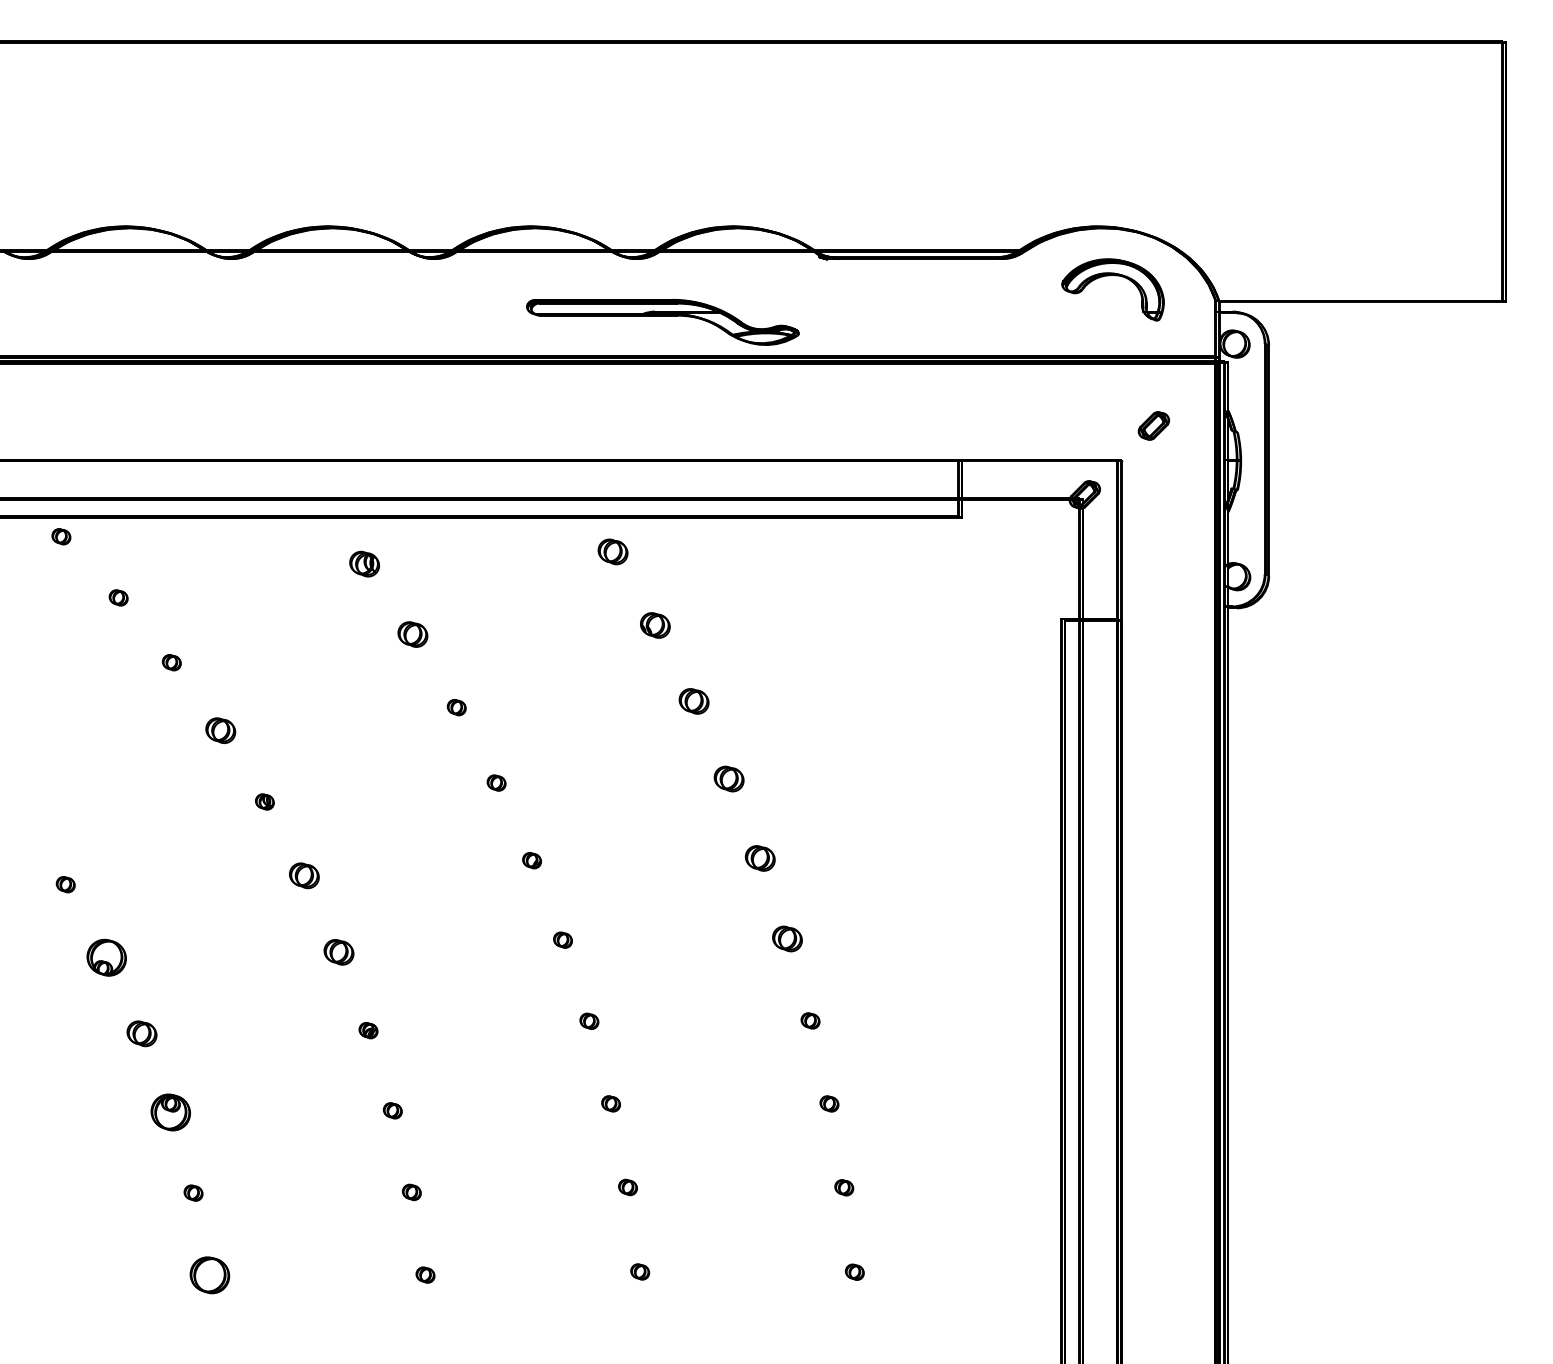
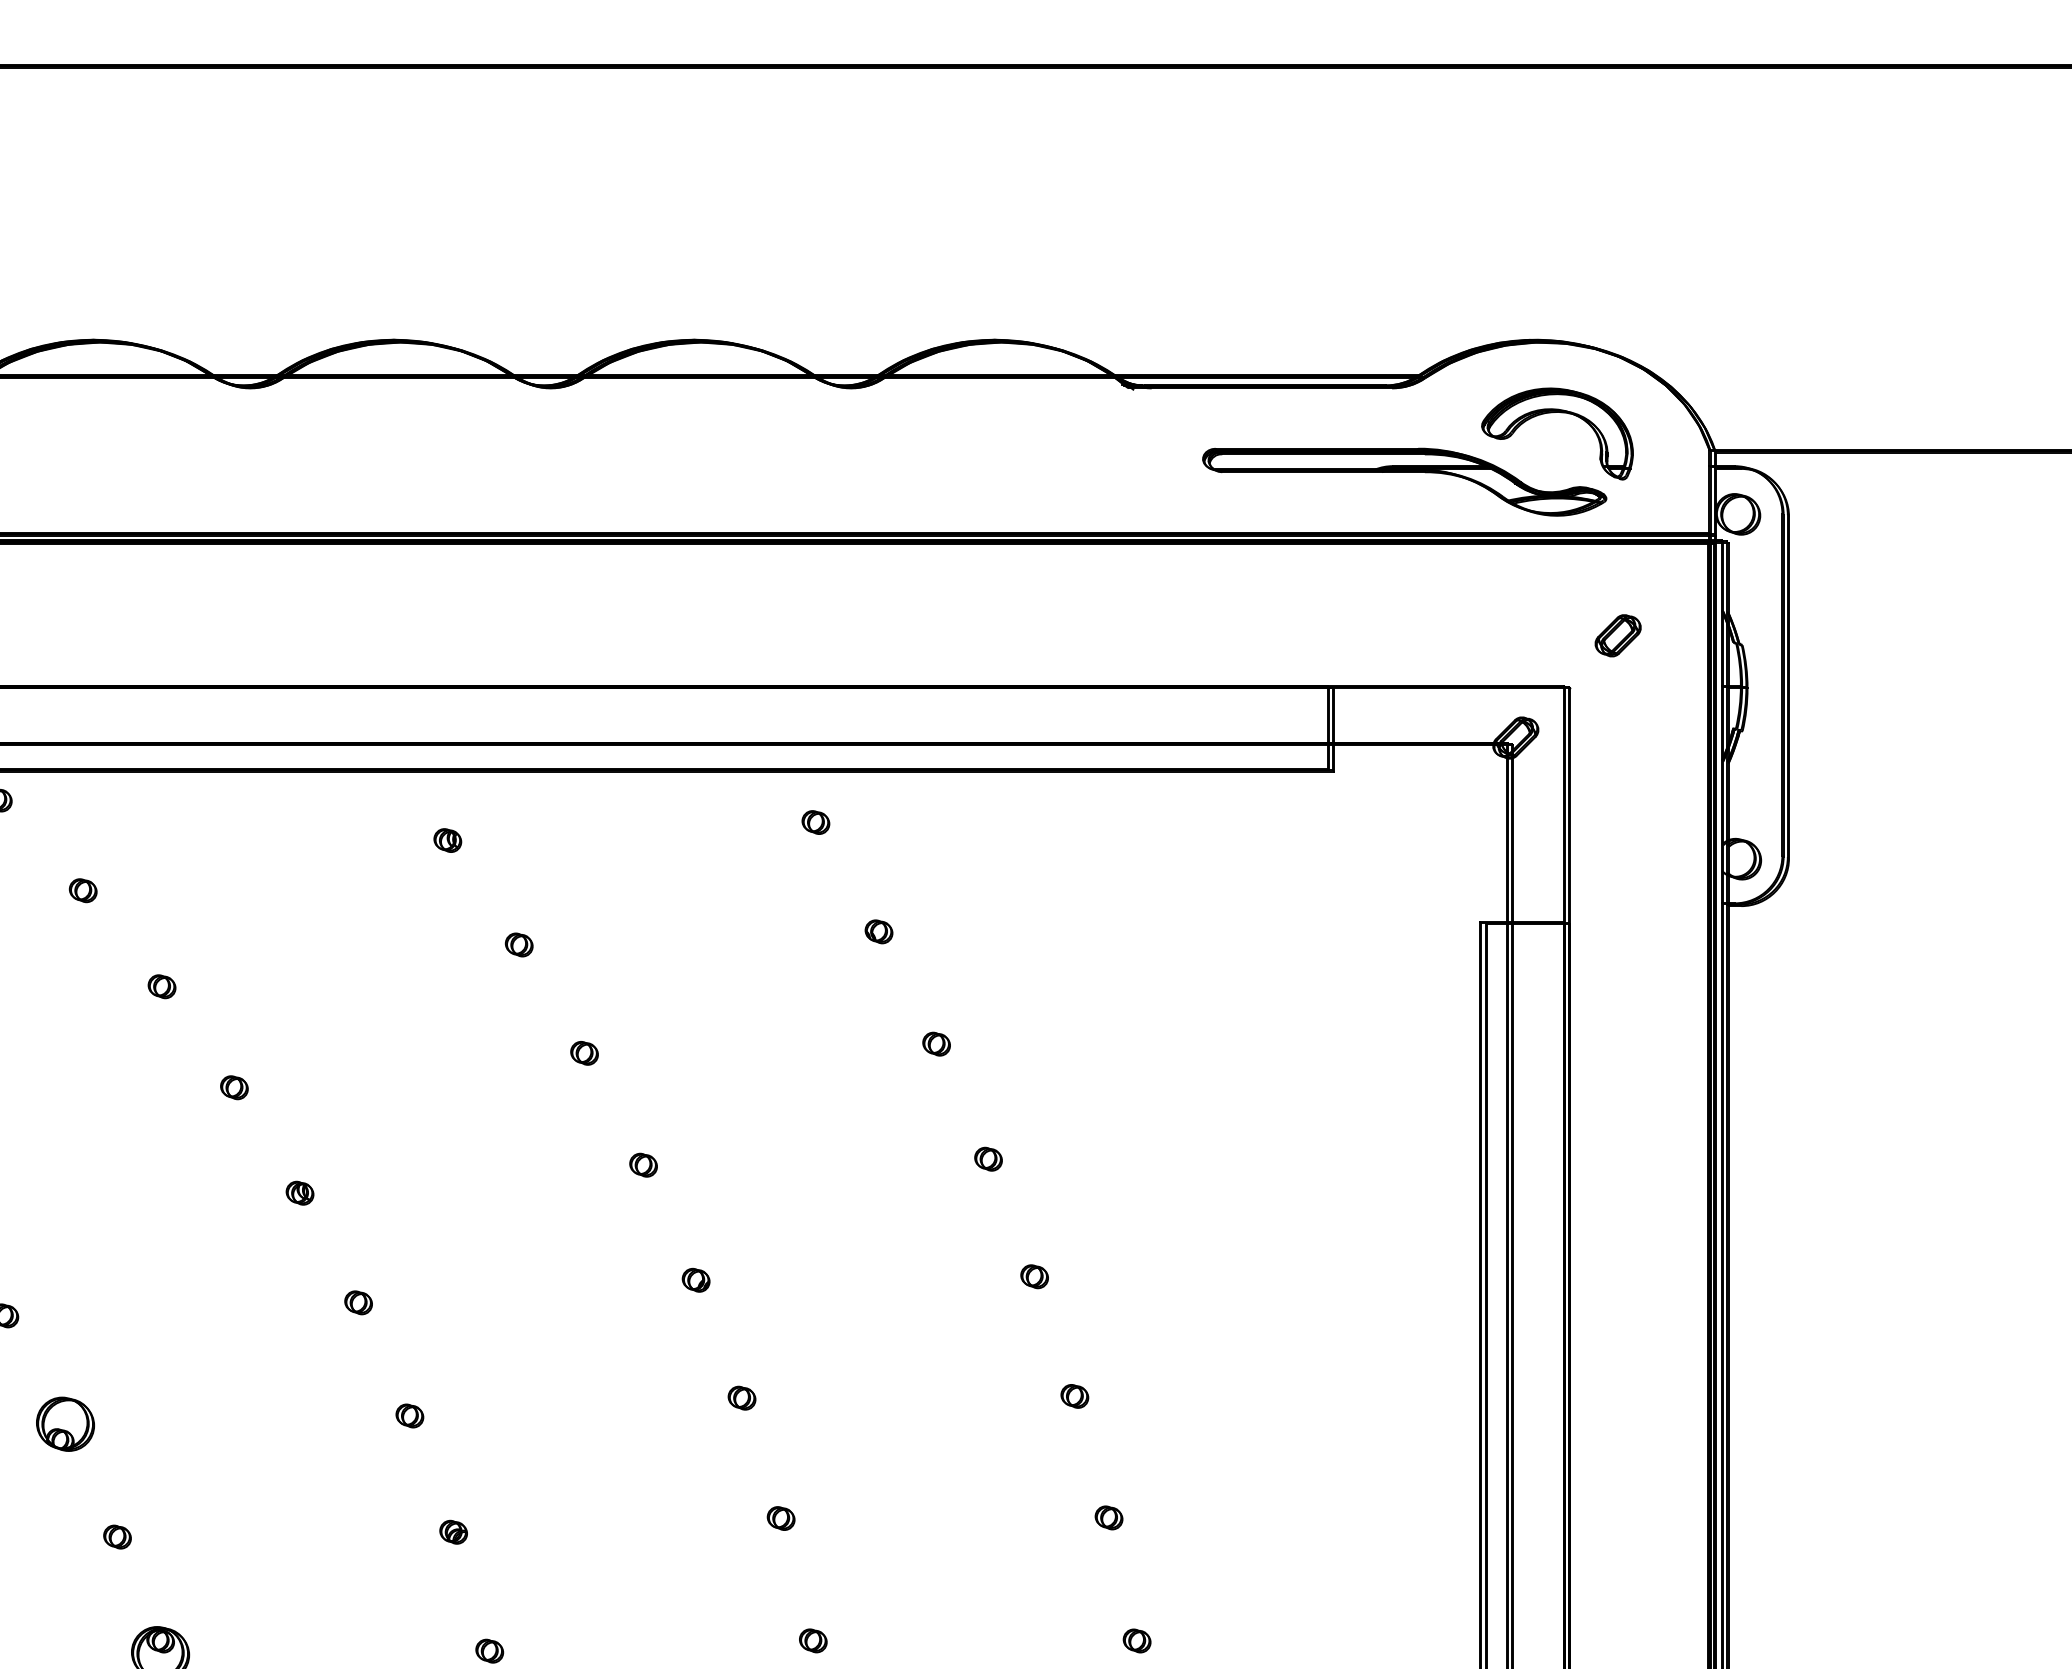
part: (662, 322) -> (1404, 482), moved
part: (612, 551) -> (815, 821), size x0.62
part: (364, 563) -> (447, 839), size x0.62
part: (655, 625) -> (879, 931), size x0.62
part: (412, 634) -> (518, 944), size x0.62
part: (694, 701) -> (936, 1044), size x0.62
part: (220, 730) -> (234, 1087), size x0.62
part: (729, 778) -> (988, 1158), size x0.62
part: (760, 857) -> (1034, 1275), size x0.62
part: (304, 875) -> (358, 1302), size x0.62
part: (787, 938) -> (1074, 1395), size x0.62
part: (338, 951) -> (409, 1414), size x0.62
part: (141, 1033) -> (117, 1536), size x0.62

